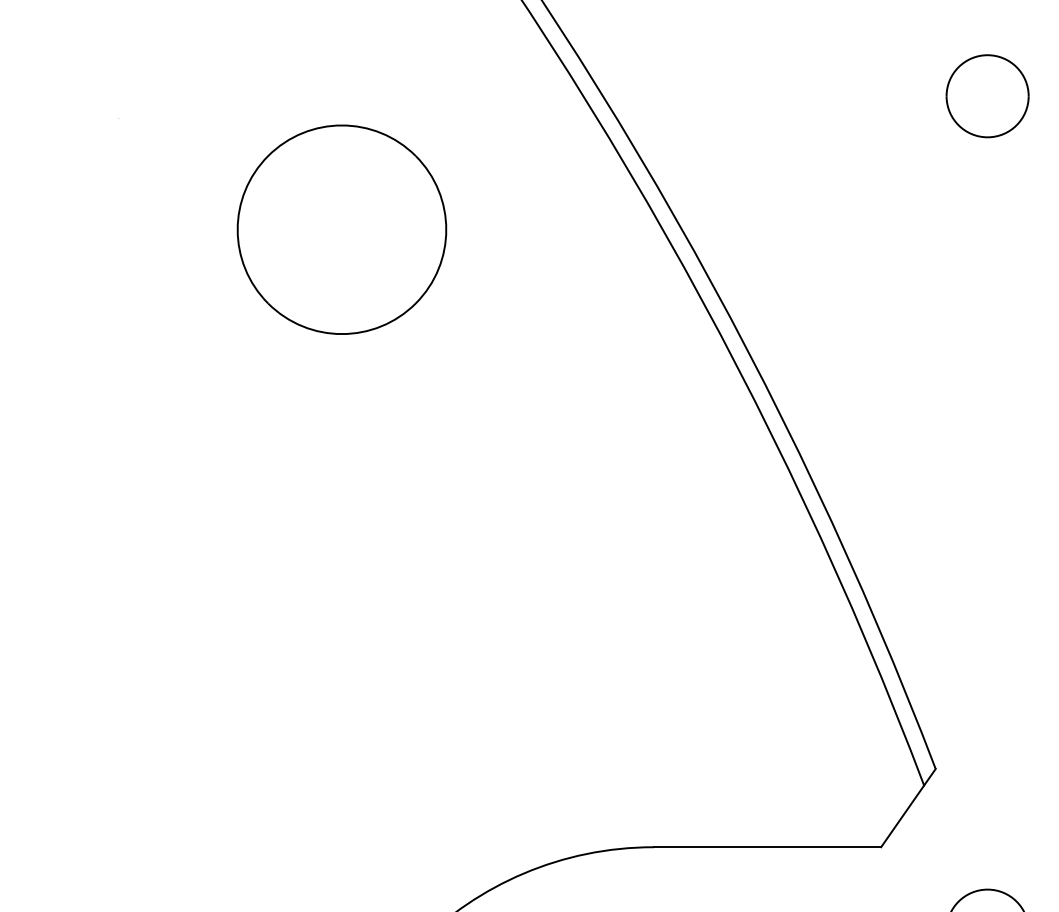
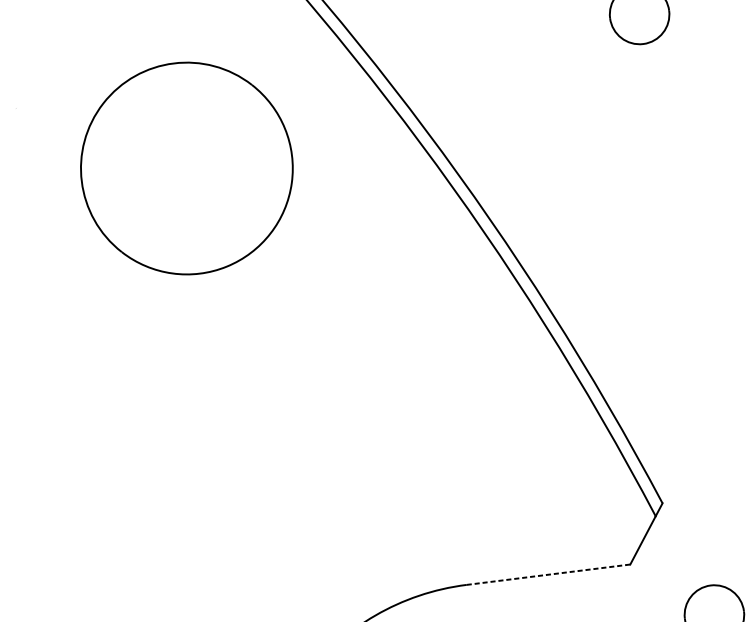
part: (341, 229) -> (186, 168), size x1.4
line: (767, 847) -> (548, 574), solid -> dashed

